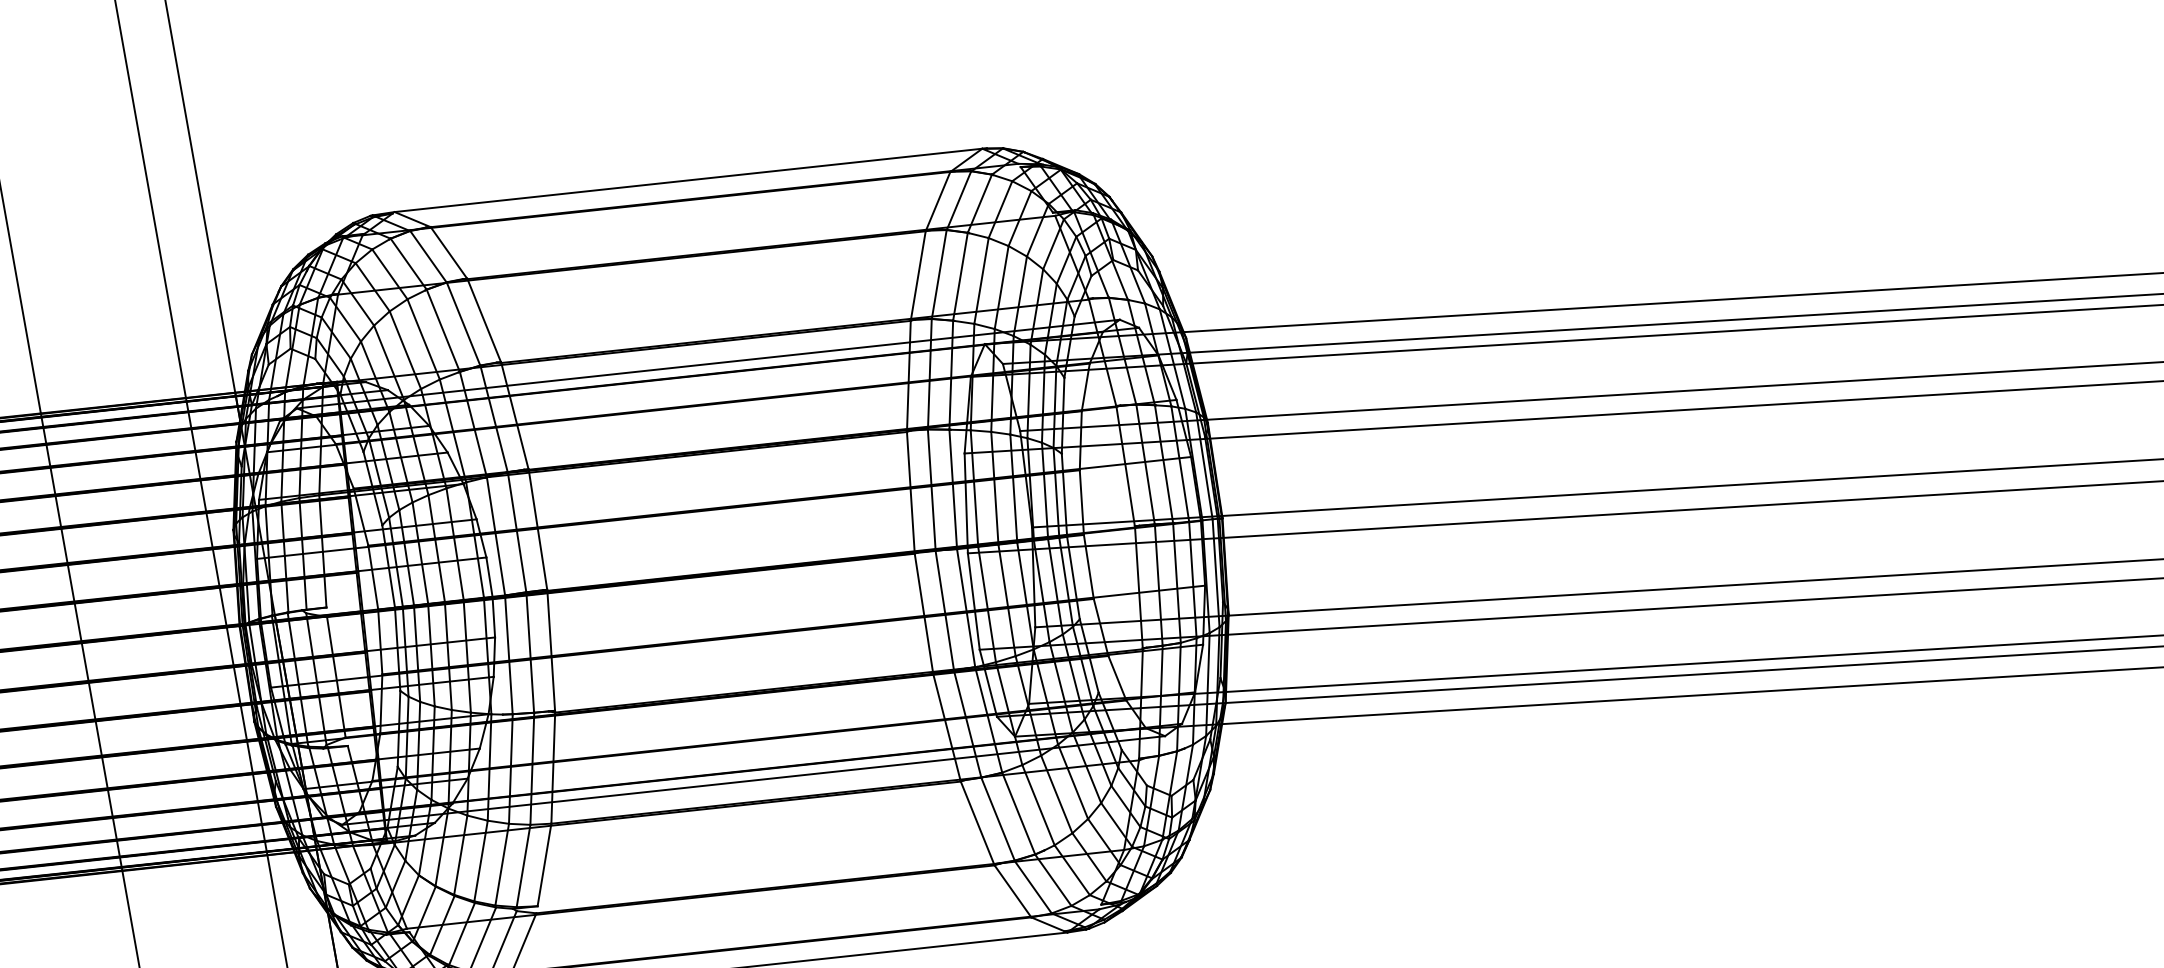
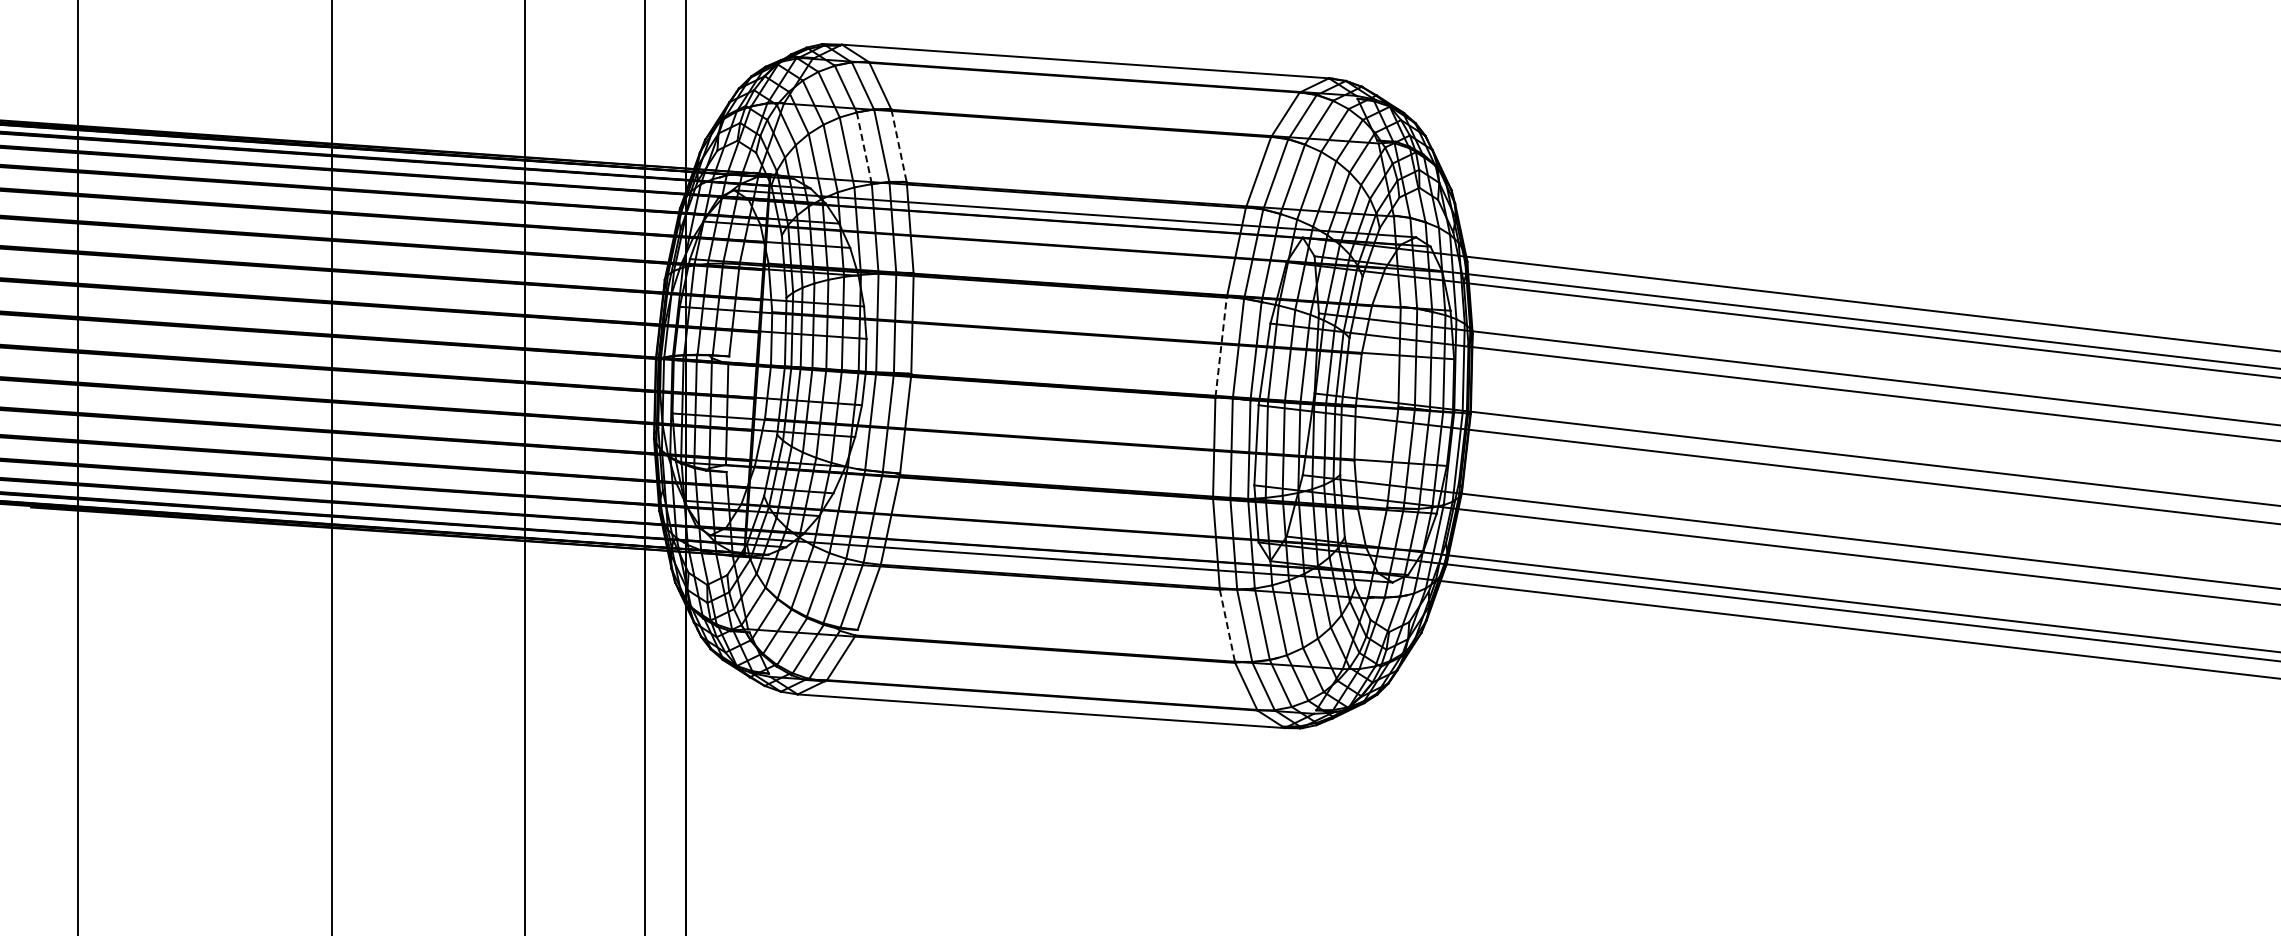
line: (484, 320) -> (899, 145), solid -> dashed
line: (443, 331) -> (864, 148), solid -> dashed
line: (911, 492) -> (1221, 347), solid -> dashed
line: (977, 822) -> (1227, 625), solid -> dashed

